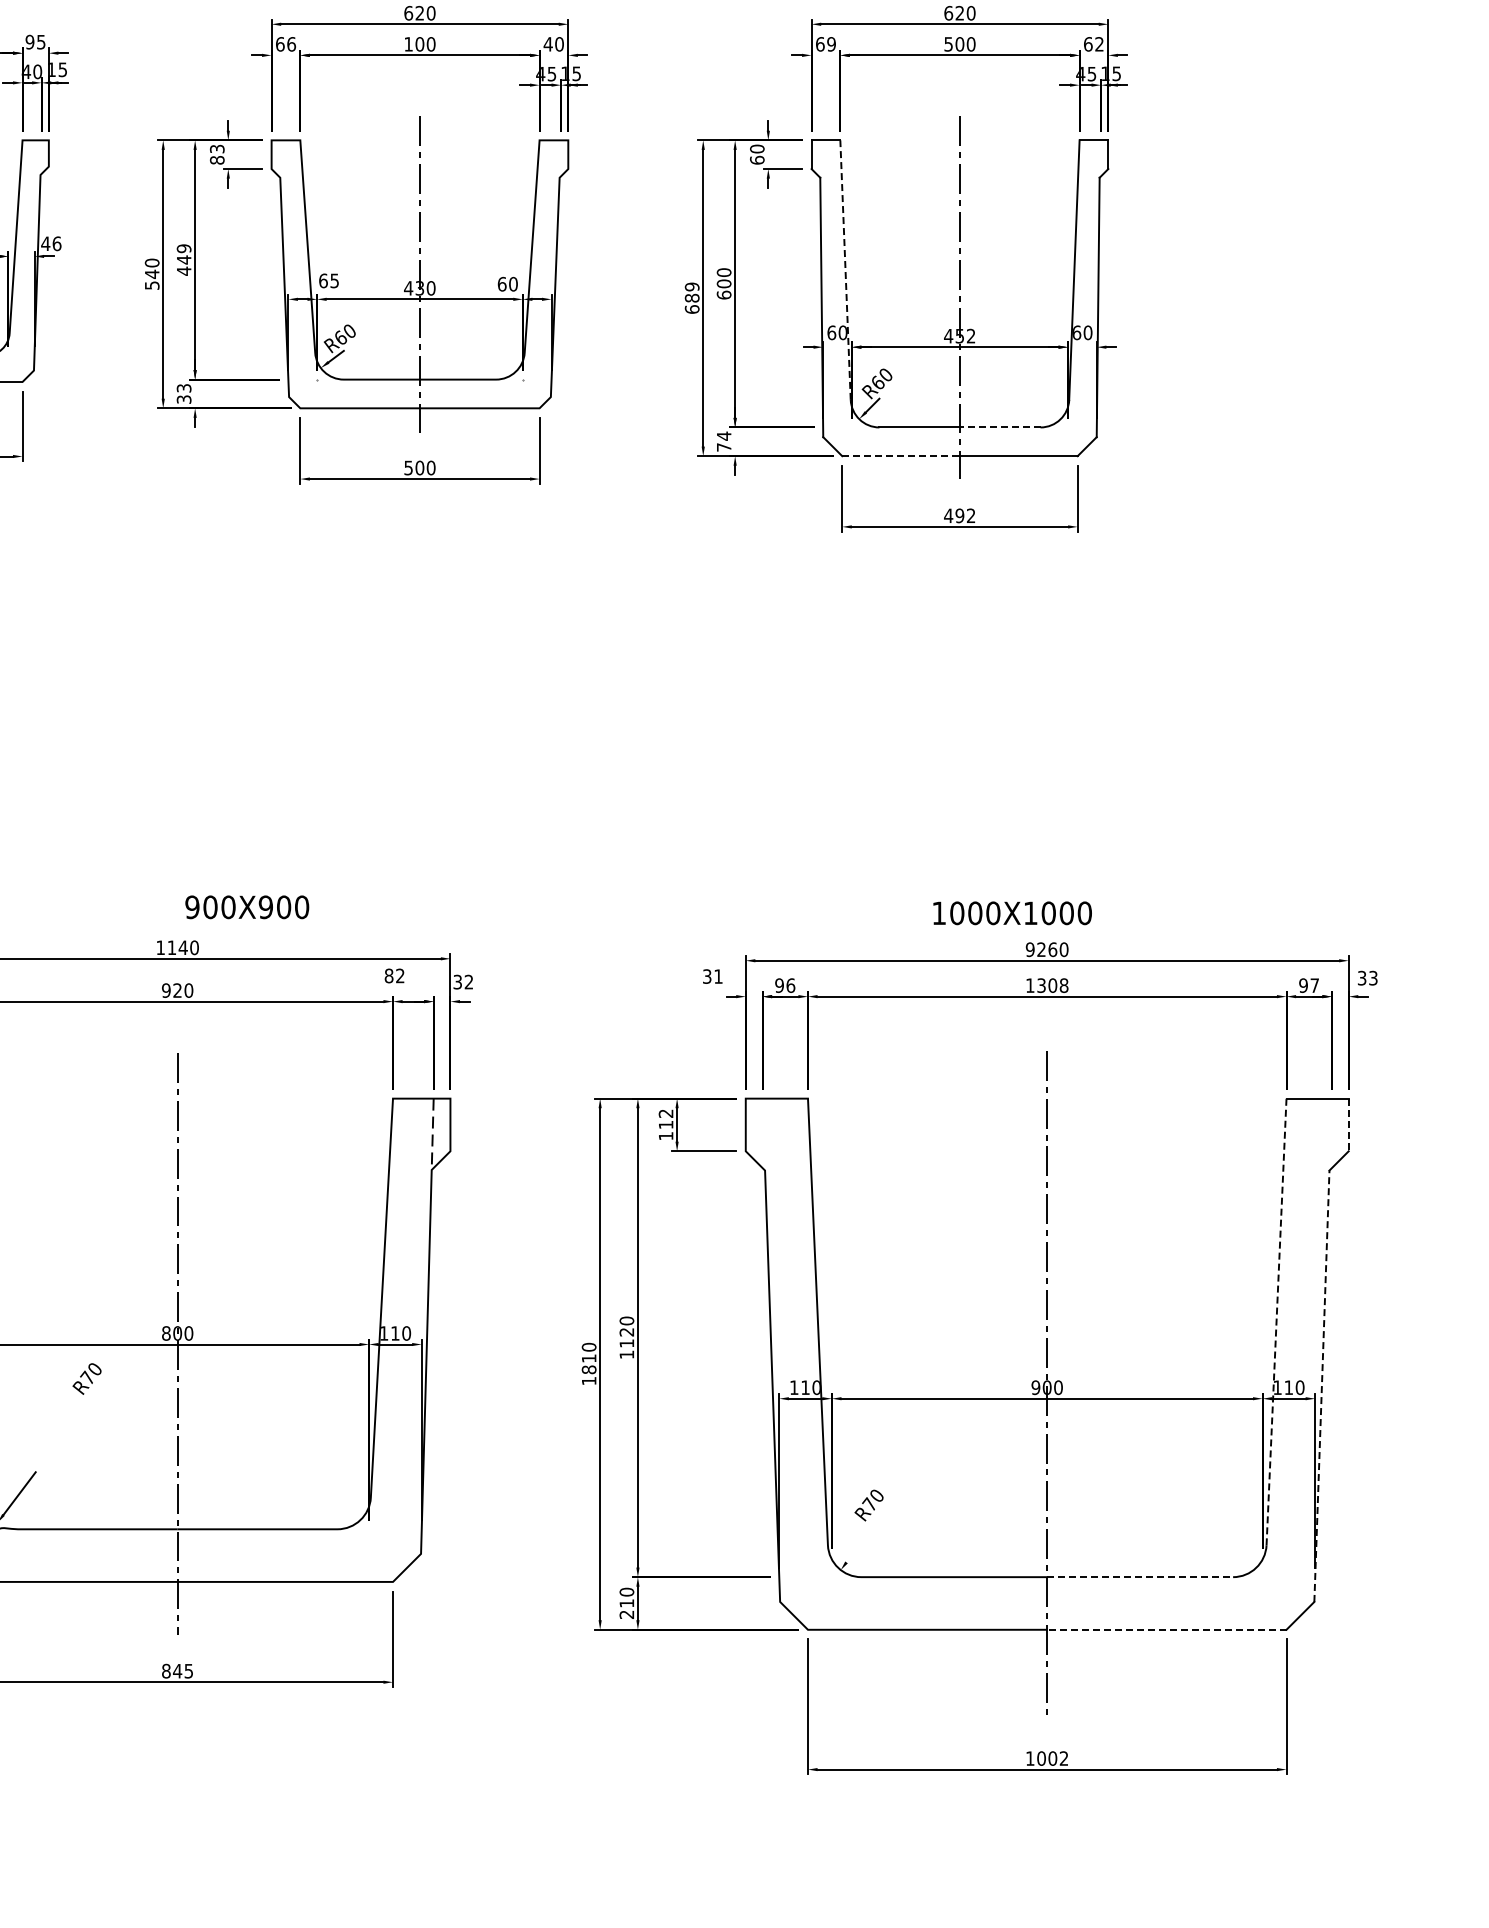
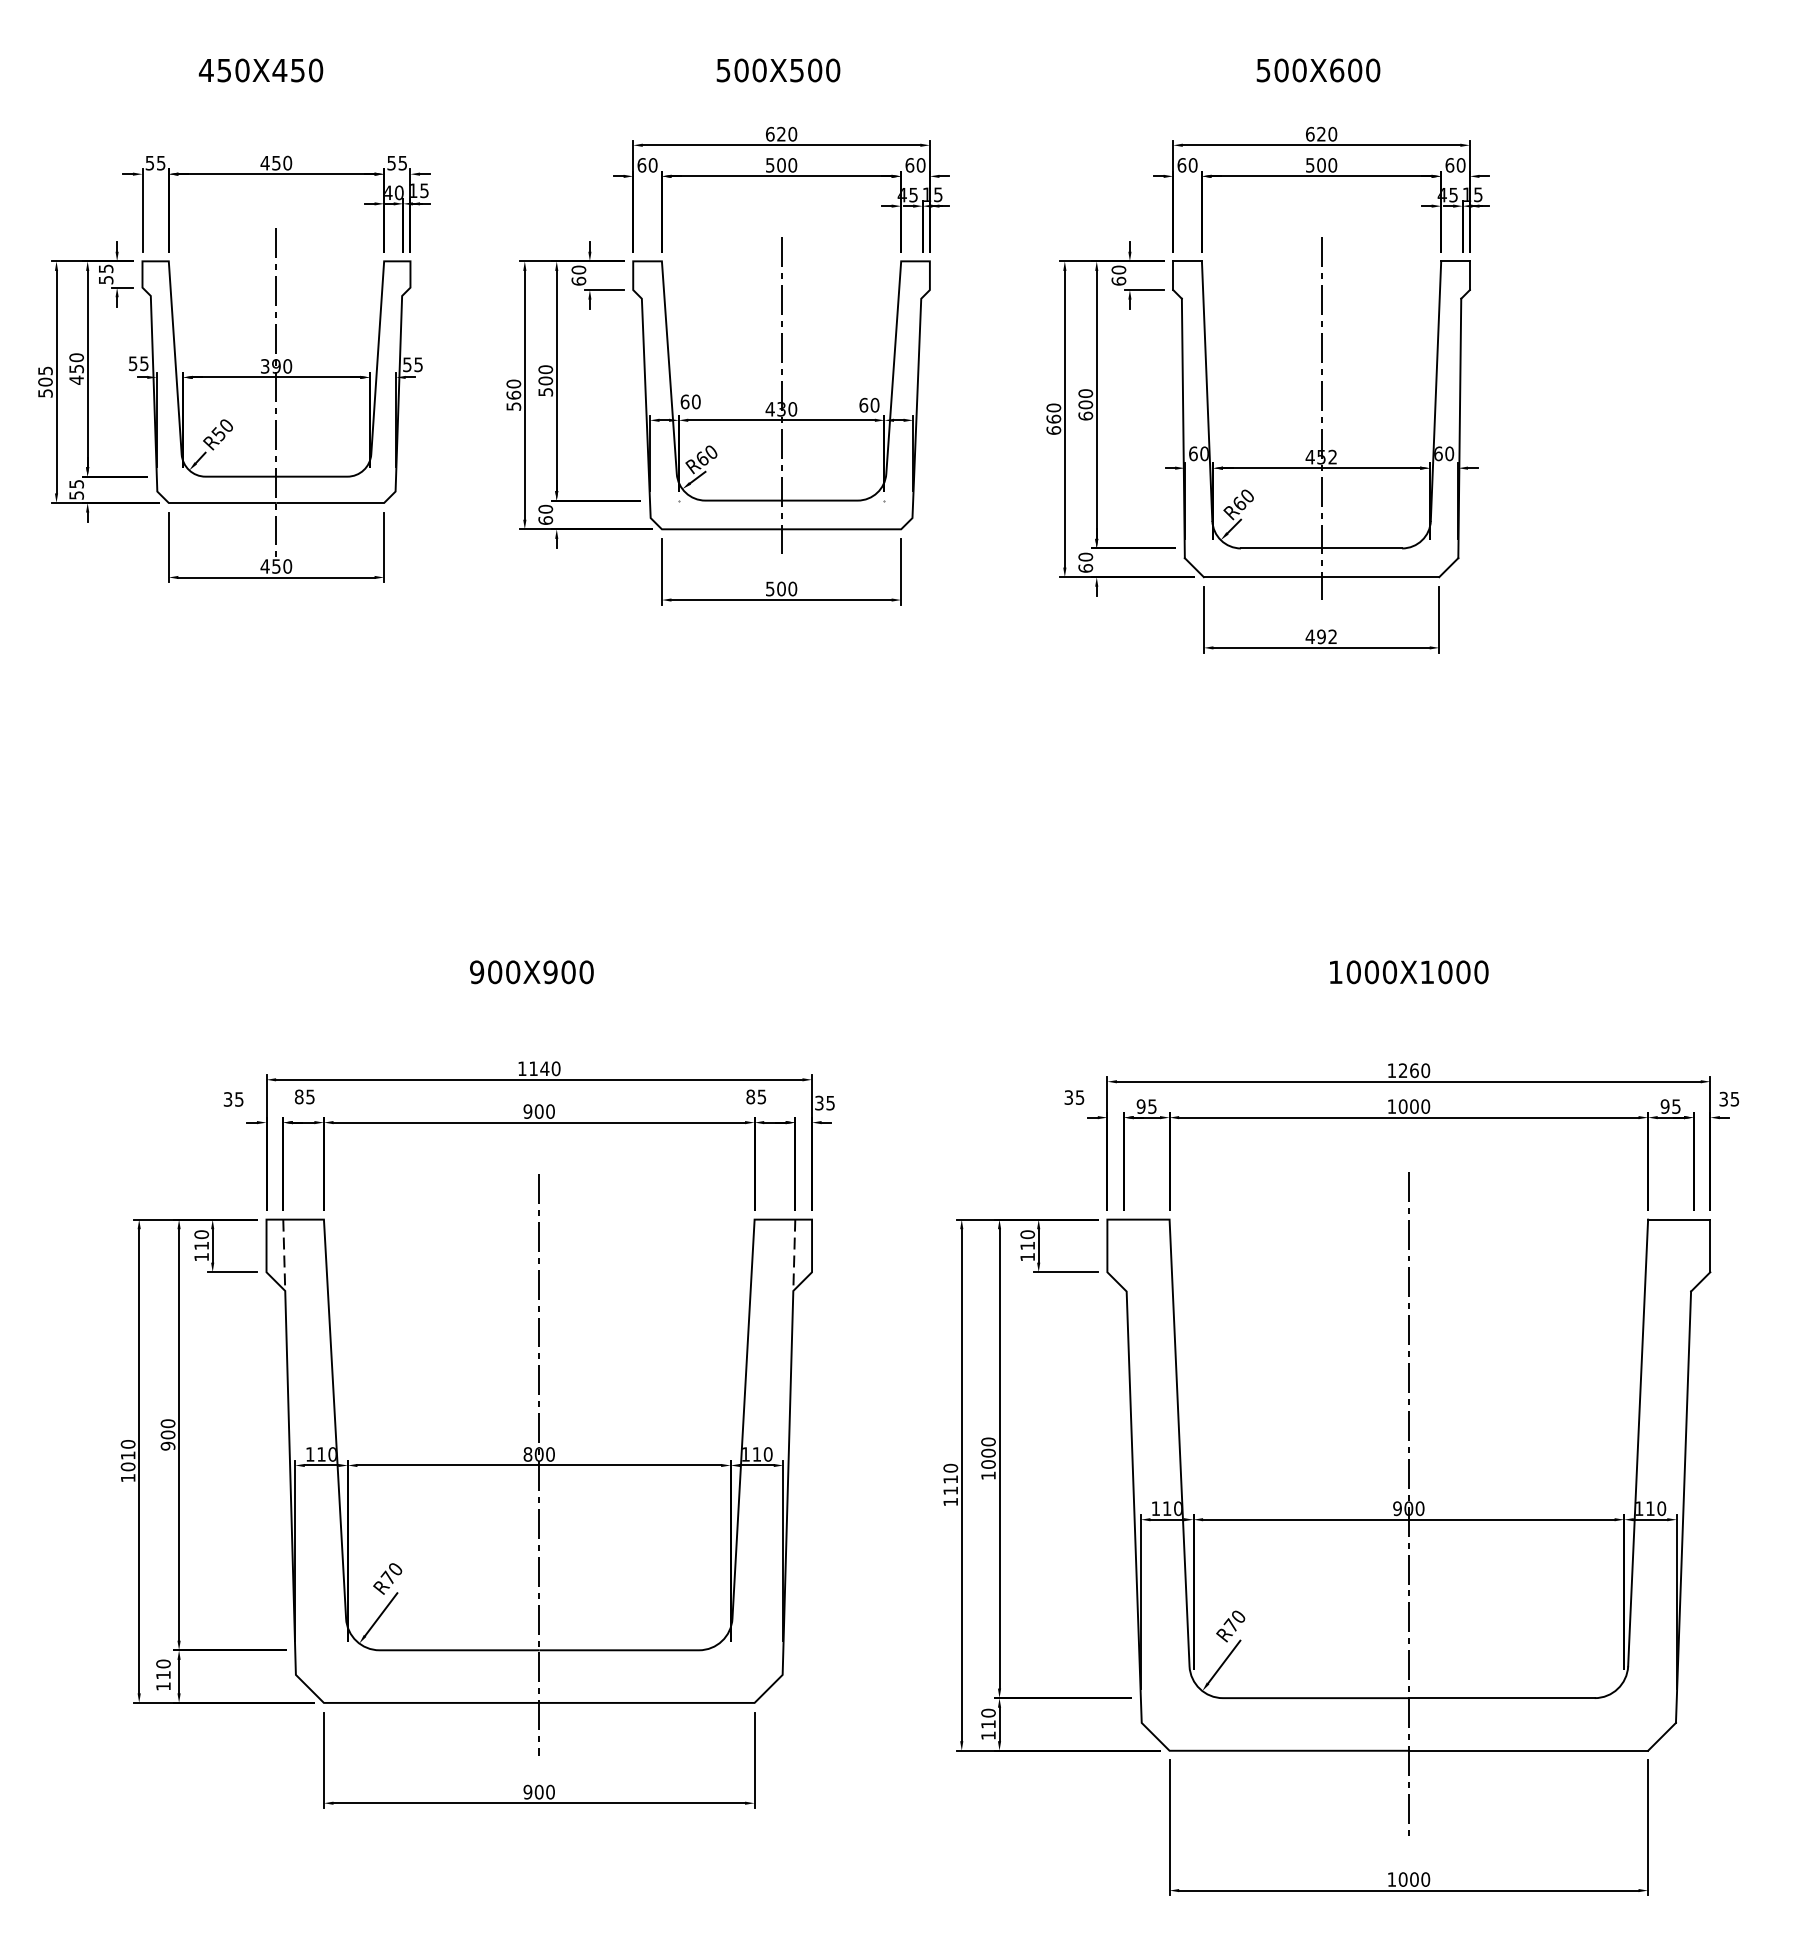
text: (29, 41) -> (391, 162), 95 -> 55
text: (291, 44) -> (653, 165), 66 -> 60
text: (408, 44) -> (770, 165), 100 -> 500
text: (547, 44) -> (909, 165), 40 -> 60
text: (830, 44) -> (1192, 165), 69 -> 60
text: (1098, 44) -> (1460, 165), 62 -> 60
text: (216, 154) -> (578, 275), 83 -> 60
text: (50, 243) -> (412, 364), 46 -> 55
text: (183, 259) -> (545, 380), 449 -> 500
line: (845, 270) -> (1207, 391), dashed -> solid
text: (151, 274) -> (513, 395), 540 -> 560
text: (334, 280) -> (696, 401), 65 -> 60
text: (691, 292) -> (1053, 413), 689 -> 660
text: (183, 393) -> (545, 514), 33 -> 60
line: (999, 427) -> (1361, 548), dashed -> solid
text: (723, 441) -> (1085, 562), 74 -> 60
line: (900, 456) -> (1262, 577), dashed -> solid
text: (246, 907) -> (531, 972), moved
text: (1012, 913) -> (1409, 972), moved
text: (1029, 949) -> (1391, 1070), 9260 -> 1260
text: (399, 975) -> (761, 1096), 82 -> 85
text: (717, 976) -> (1079, 1097), 31 -> 35
text: (1373, 977) -> (1735, 1098), 33 -> 35
text: (468, 981) -> (830, 1102), 32 -> 35
text: (790, 985) -> (1152, 1106), 96 -> 95
text: (1052, 985) -> (1414, 1106), 1308 -> 1000
text: (1314, 985) -> (1676, 1106), 97 -> 95
text: (176, 990) -> (538, 1111), 920 -> 900
text: (665, 1113) -> (1027, 1234), 112 -> 110
line: (1348, 1125) -> (1710, 1246), dashed -> solid
line: (1276, 1321) -> (1638, 1442), dashed -> solid
text: (626, 1337) -> (988, 1458), 1120 -> 1000
text: (588, 1369) -> (950, 1490), 1810 -> 1110
text: (86, 1378) -> (387, 1578), moved
line: (1321, 1386) -> (1683, 1507), dashed -> solid
line: (862, 1540) -> (1224, 1661), added
line: (1139, 1577) -> (1501, 1698), dashed -> solid
text: (626, 1614) -> (988, 1735), 210 -> 110
line: (1166, 1629) -> (1528, 1750), dashed -> solid
text: (176, 1670) -> (538, 1791), 845 -> 900
text: (1063, 1758) -> (1425, 1879), 1002 -> 1000

